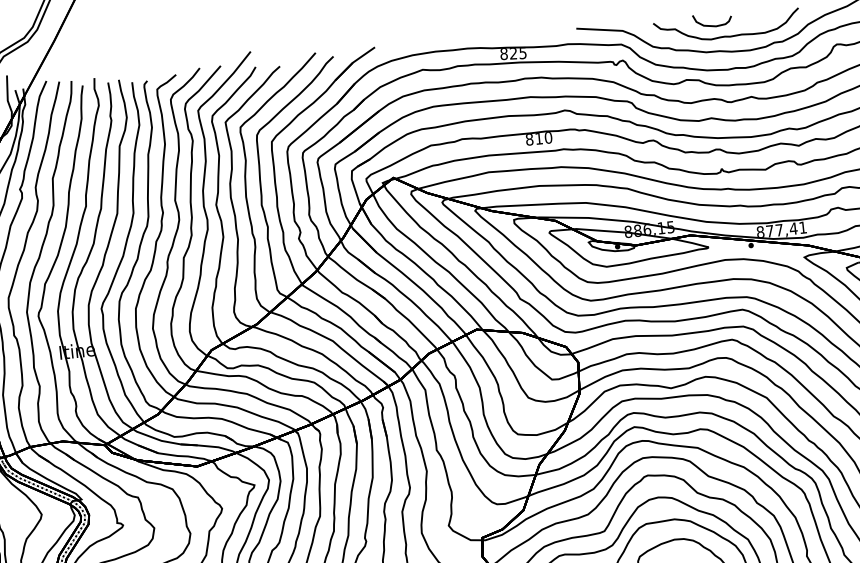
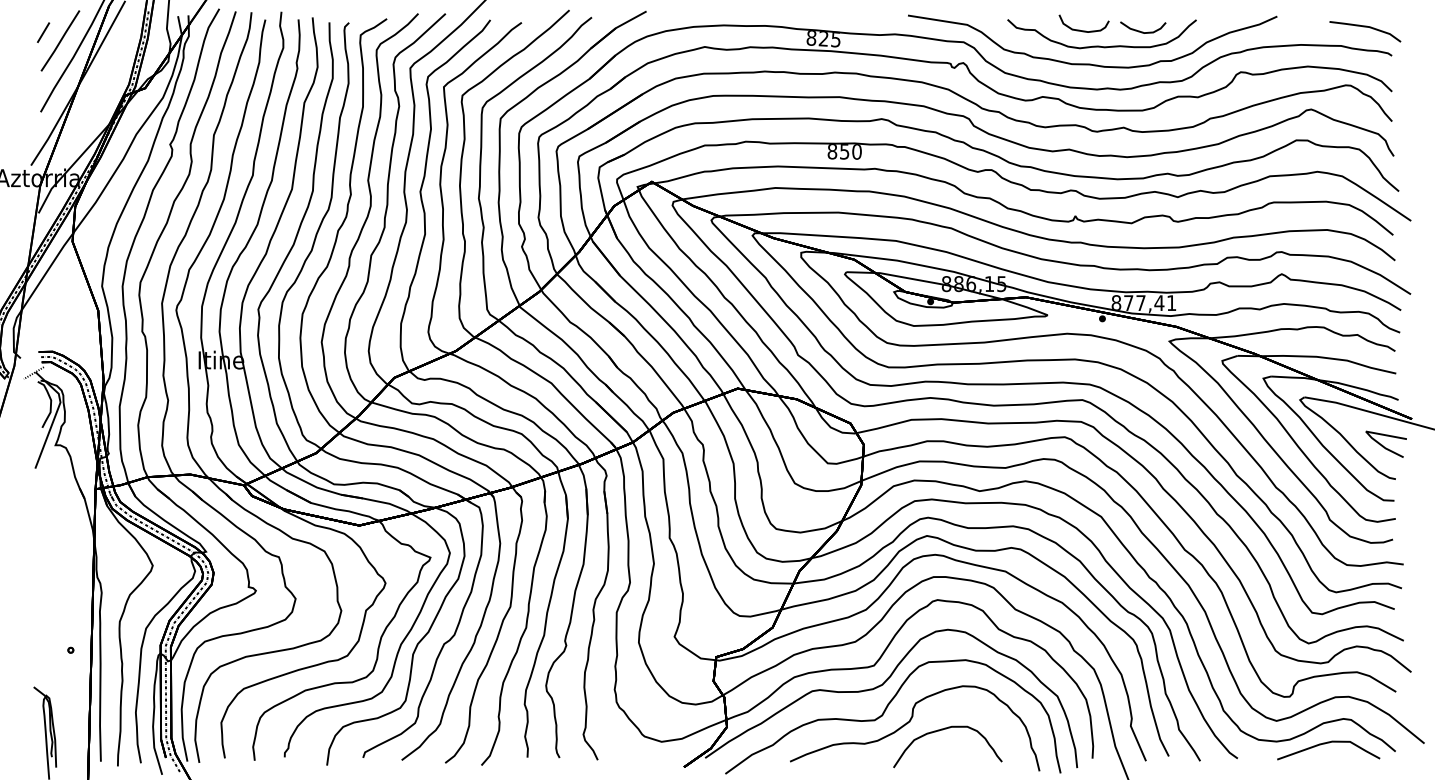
curve: (758, 21) -> (1143, 31), added
text: (538, 138) -> (844, 151), 810 -> 850

